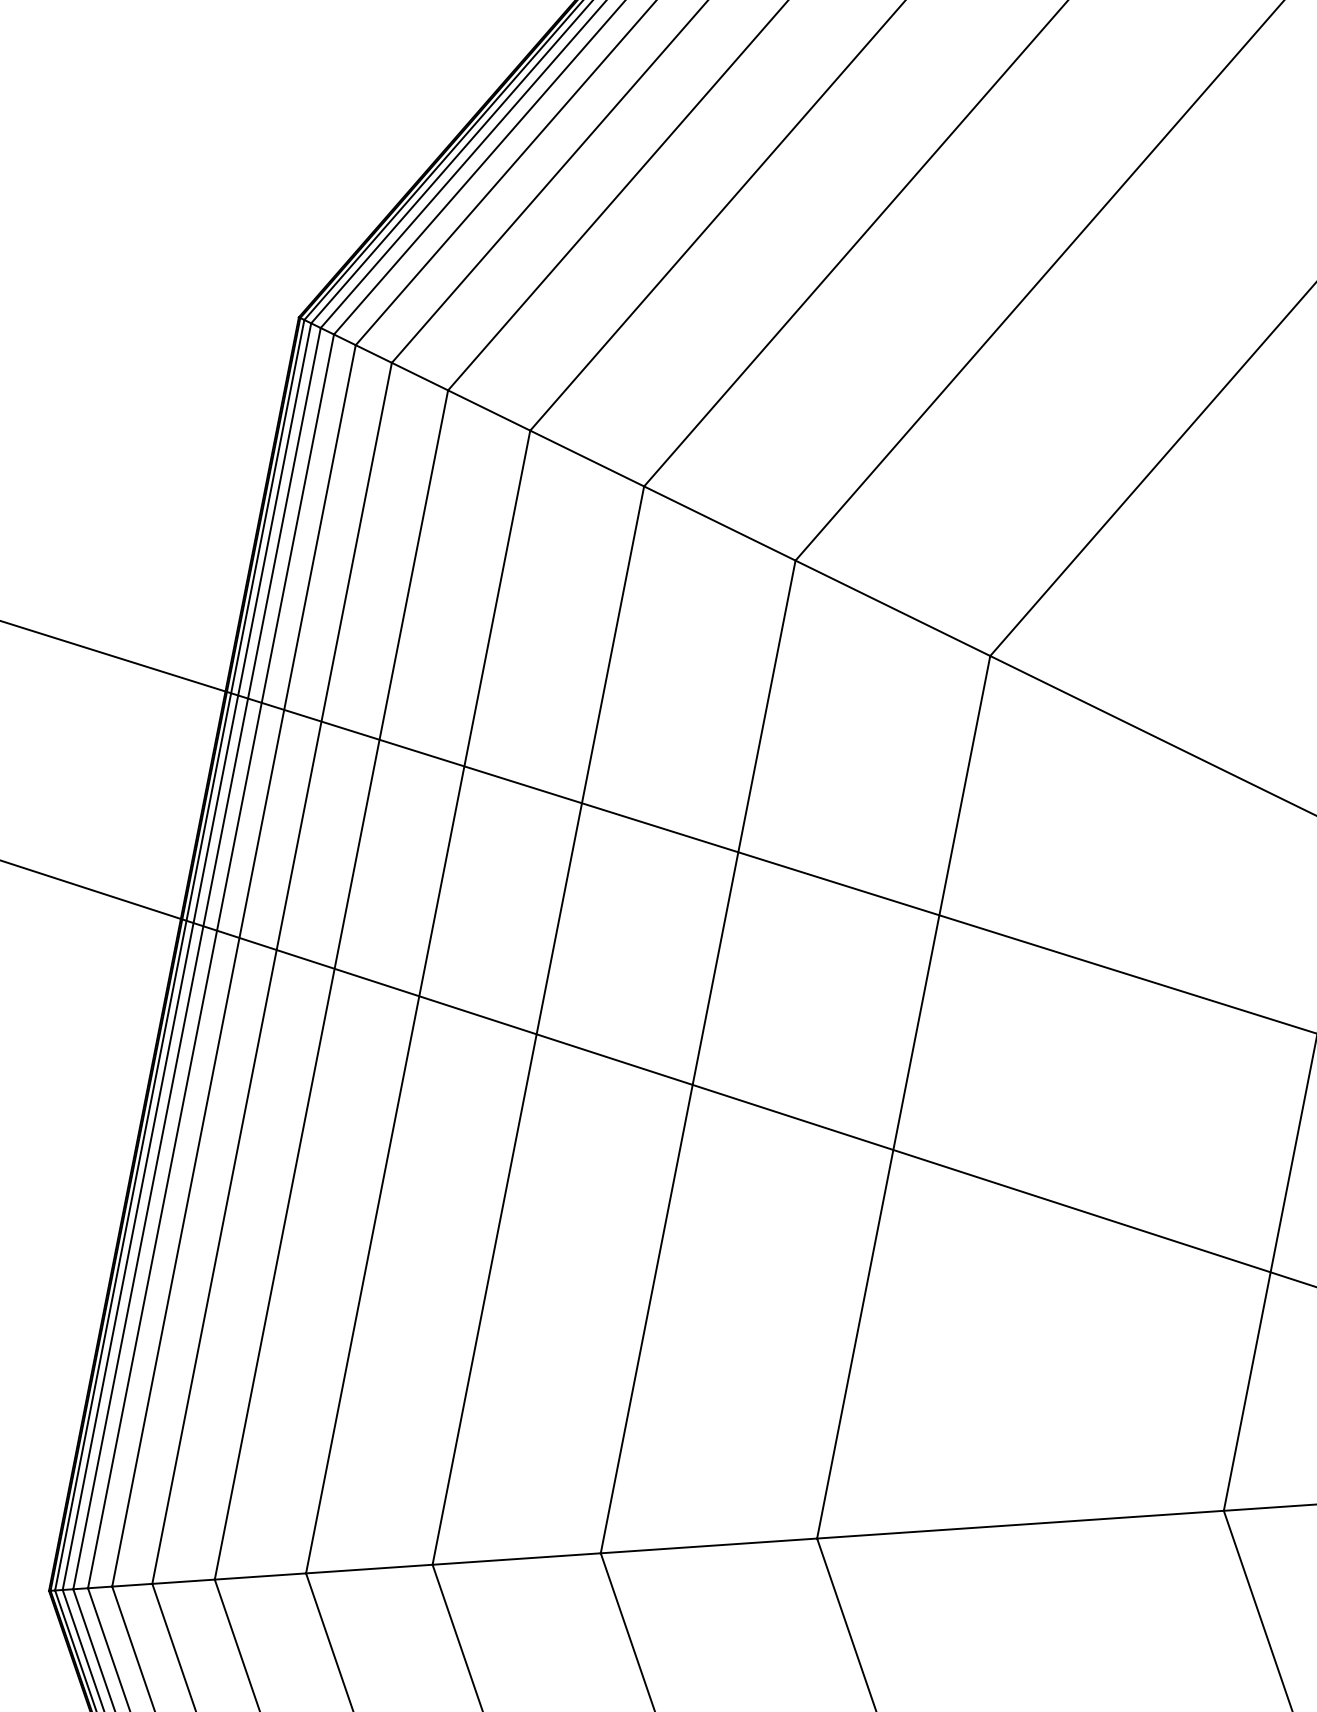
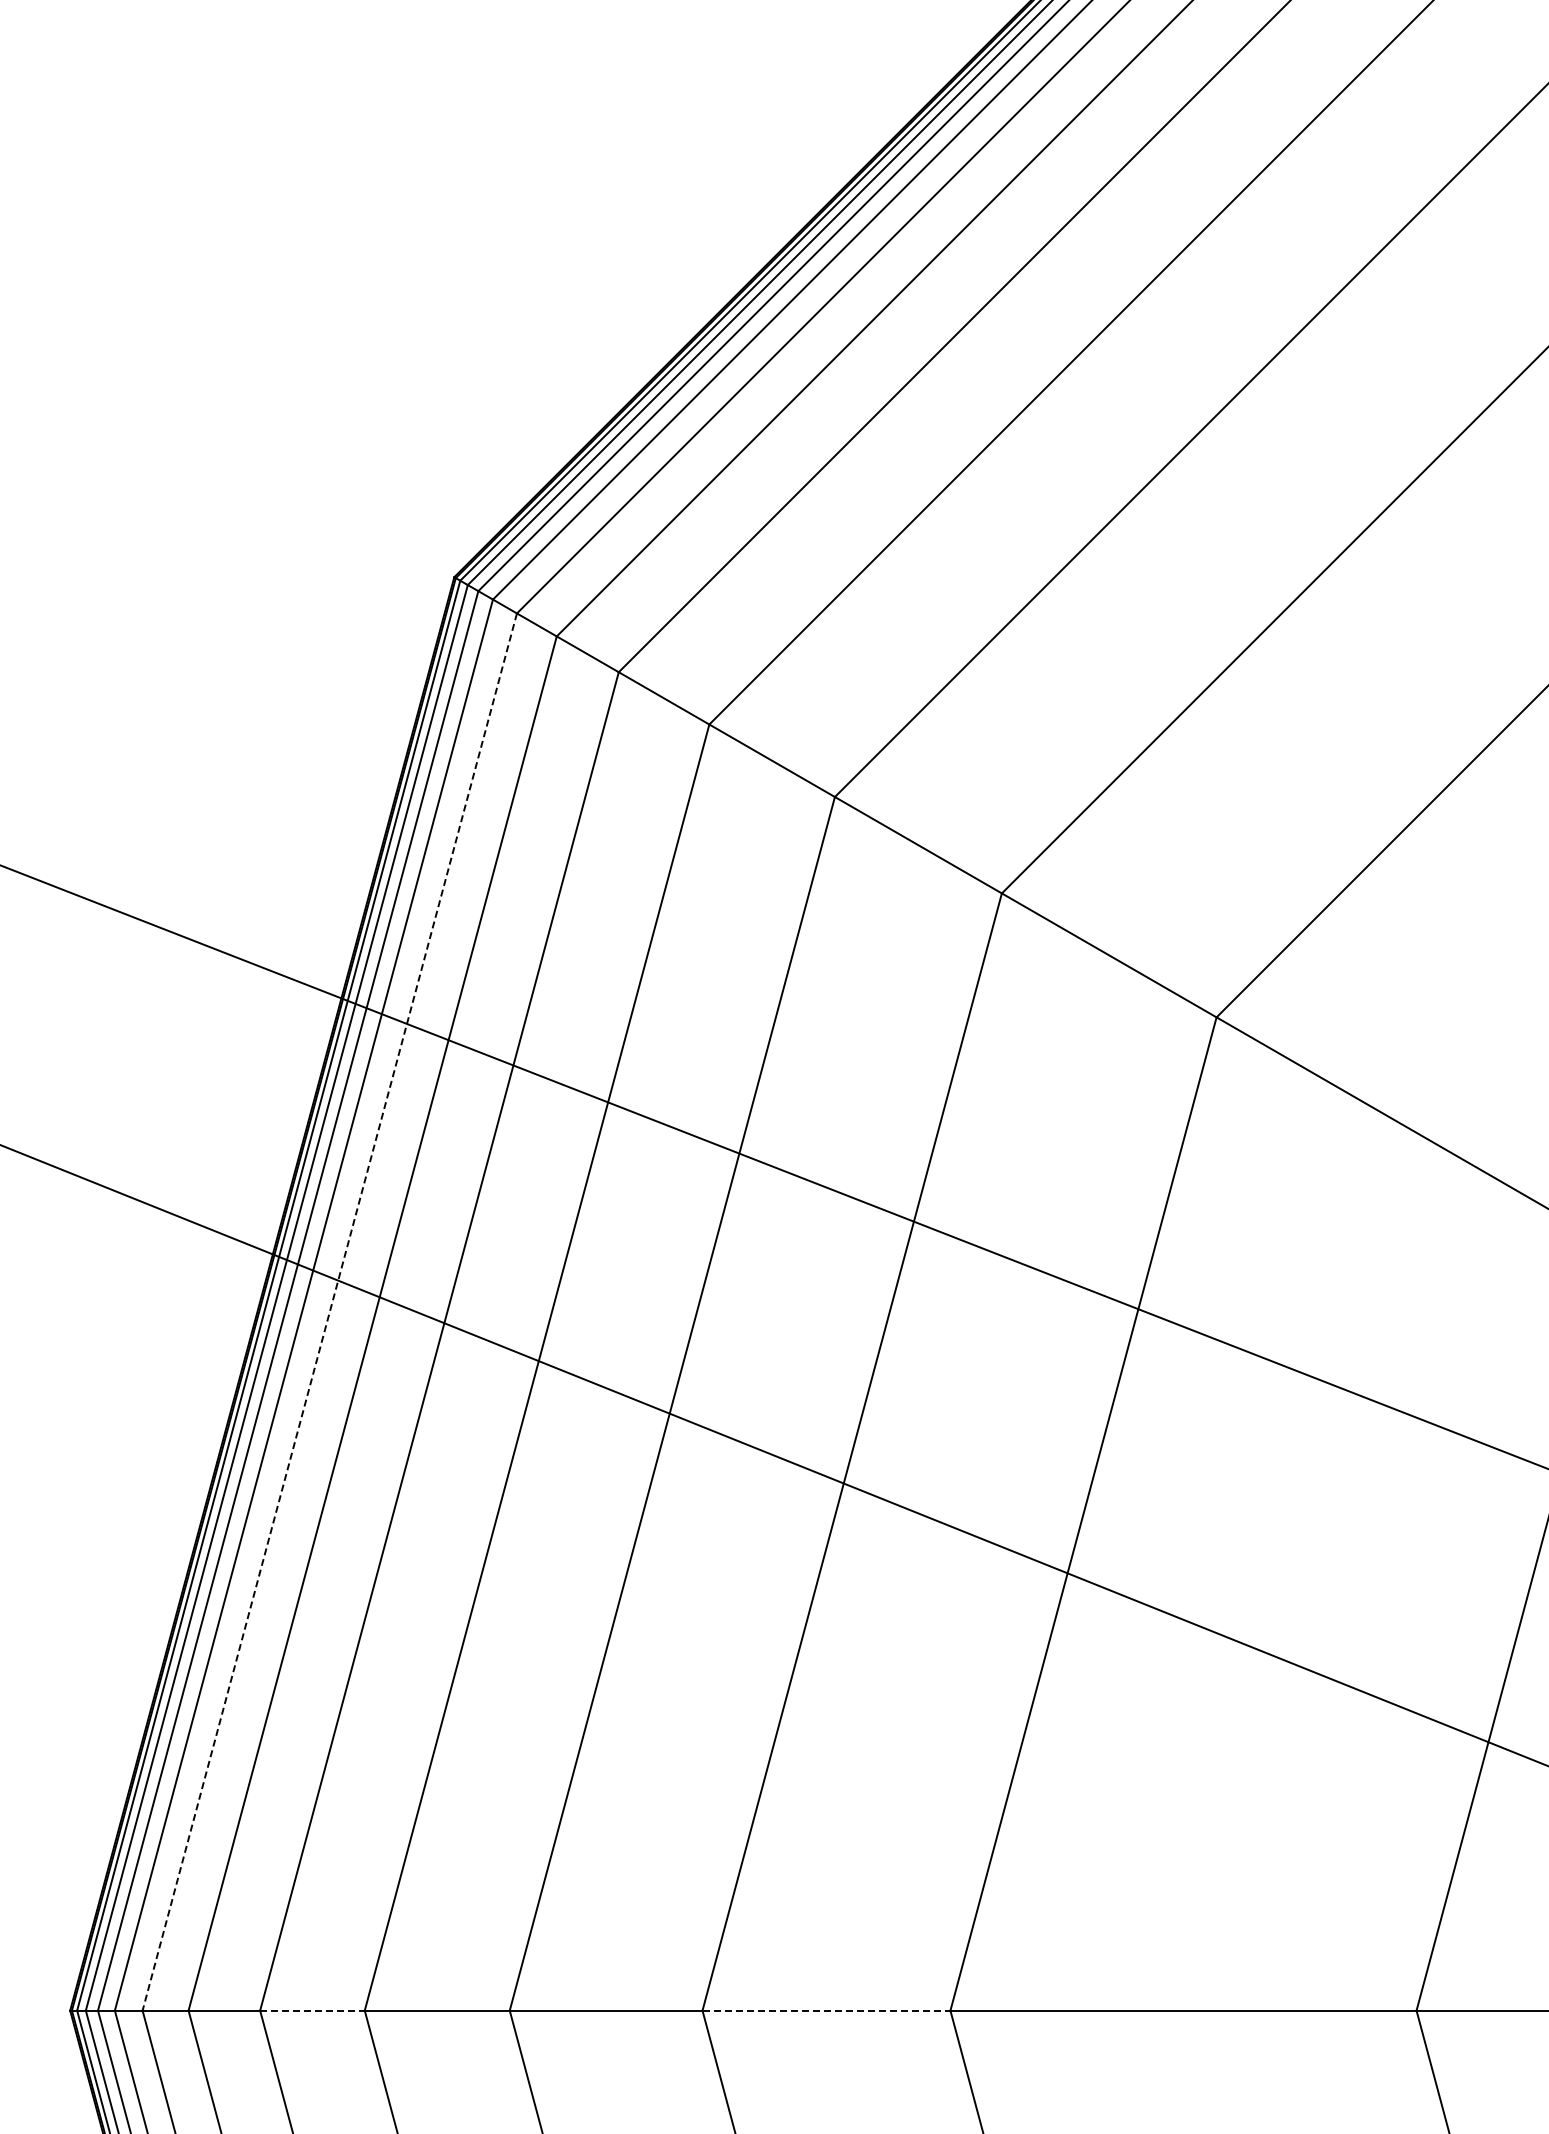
line: (233, 966) -> (329, 1312), solid -> dashed
line: (708, 1545) -> (826, 2010), solid -> dashed
line: (260, 1576) -> (312, 2010), solid -> dashed

